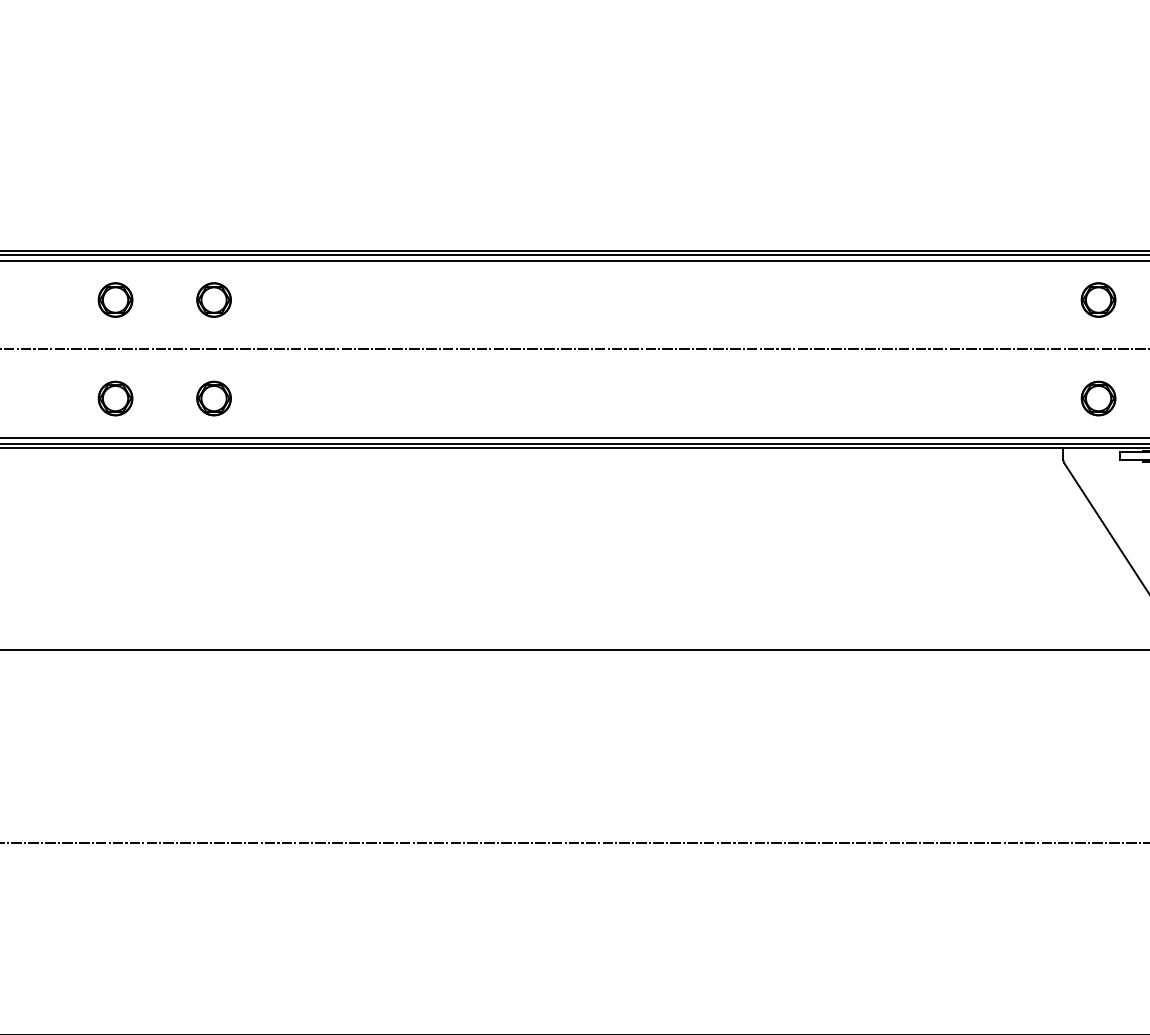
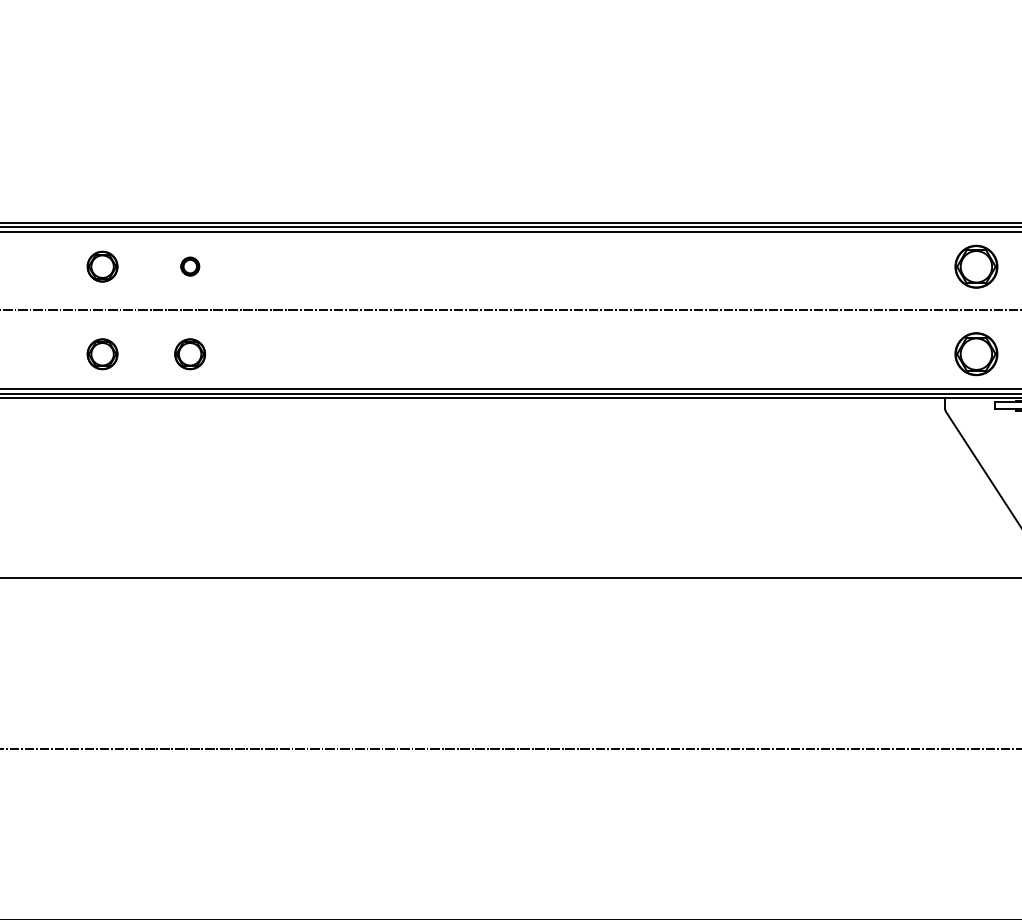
part: (214, 299) -> (190, 266), size x0.6
part: (1098, 299) -> (976, 266), size x1.4
part: (1098, 398) -> (976, 354), size x1.4

